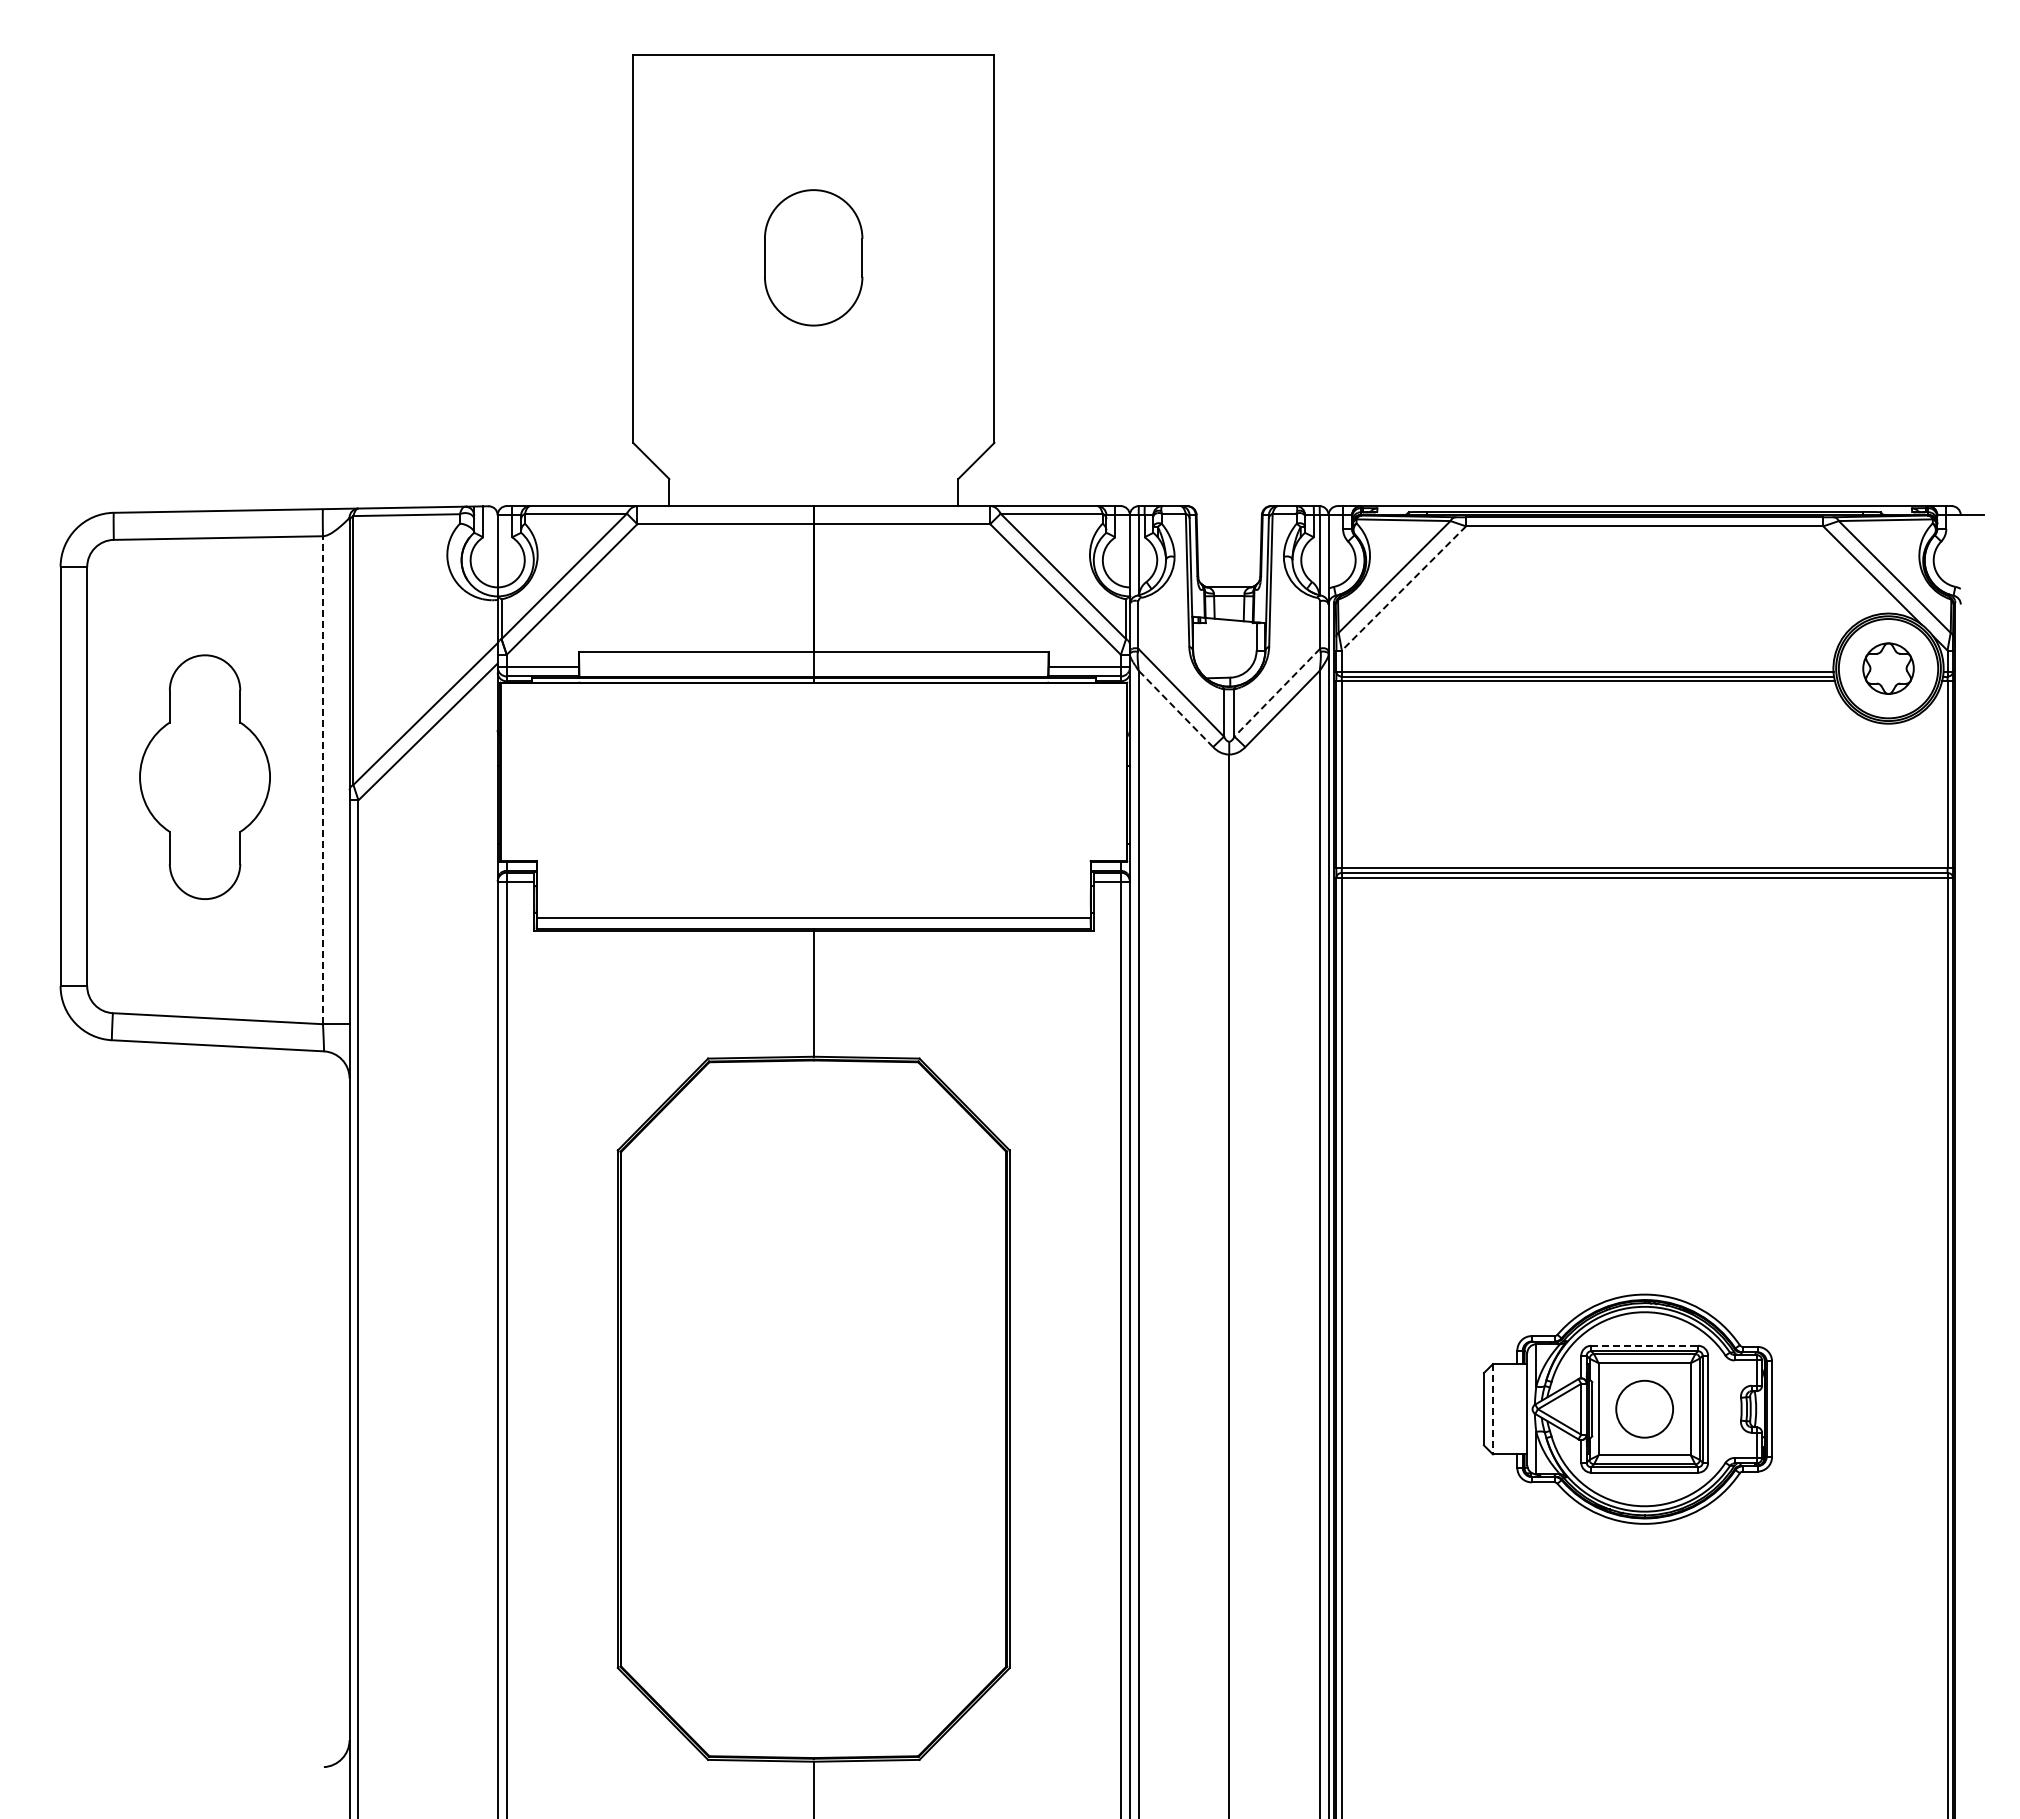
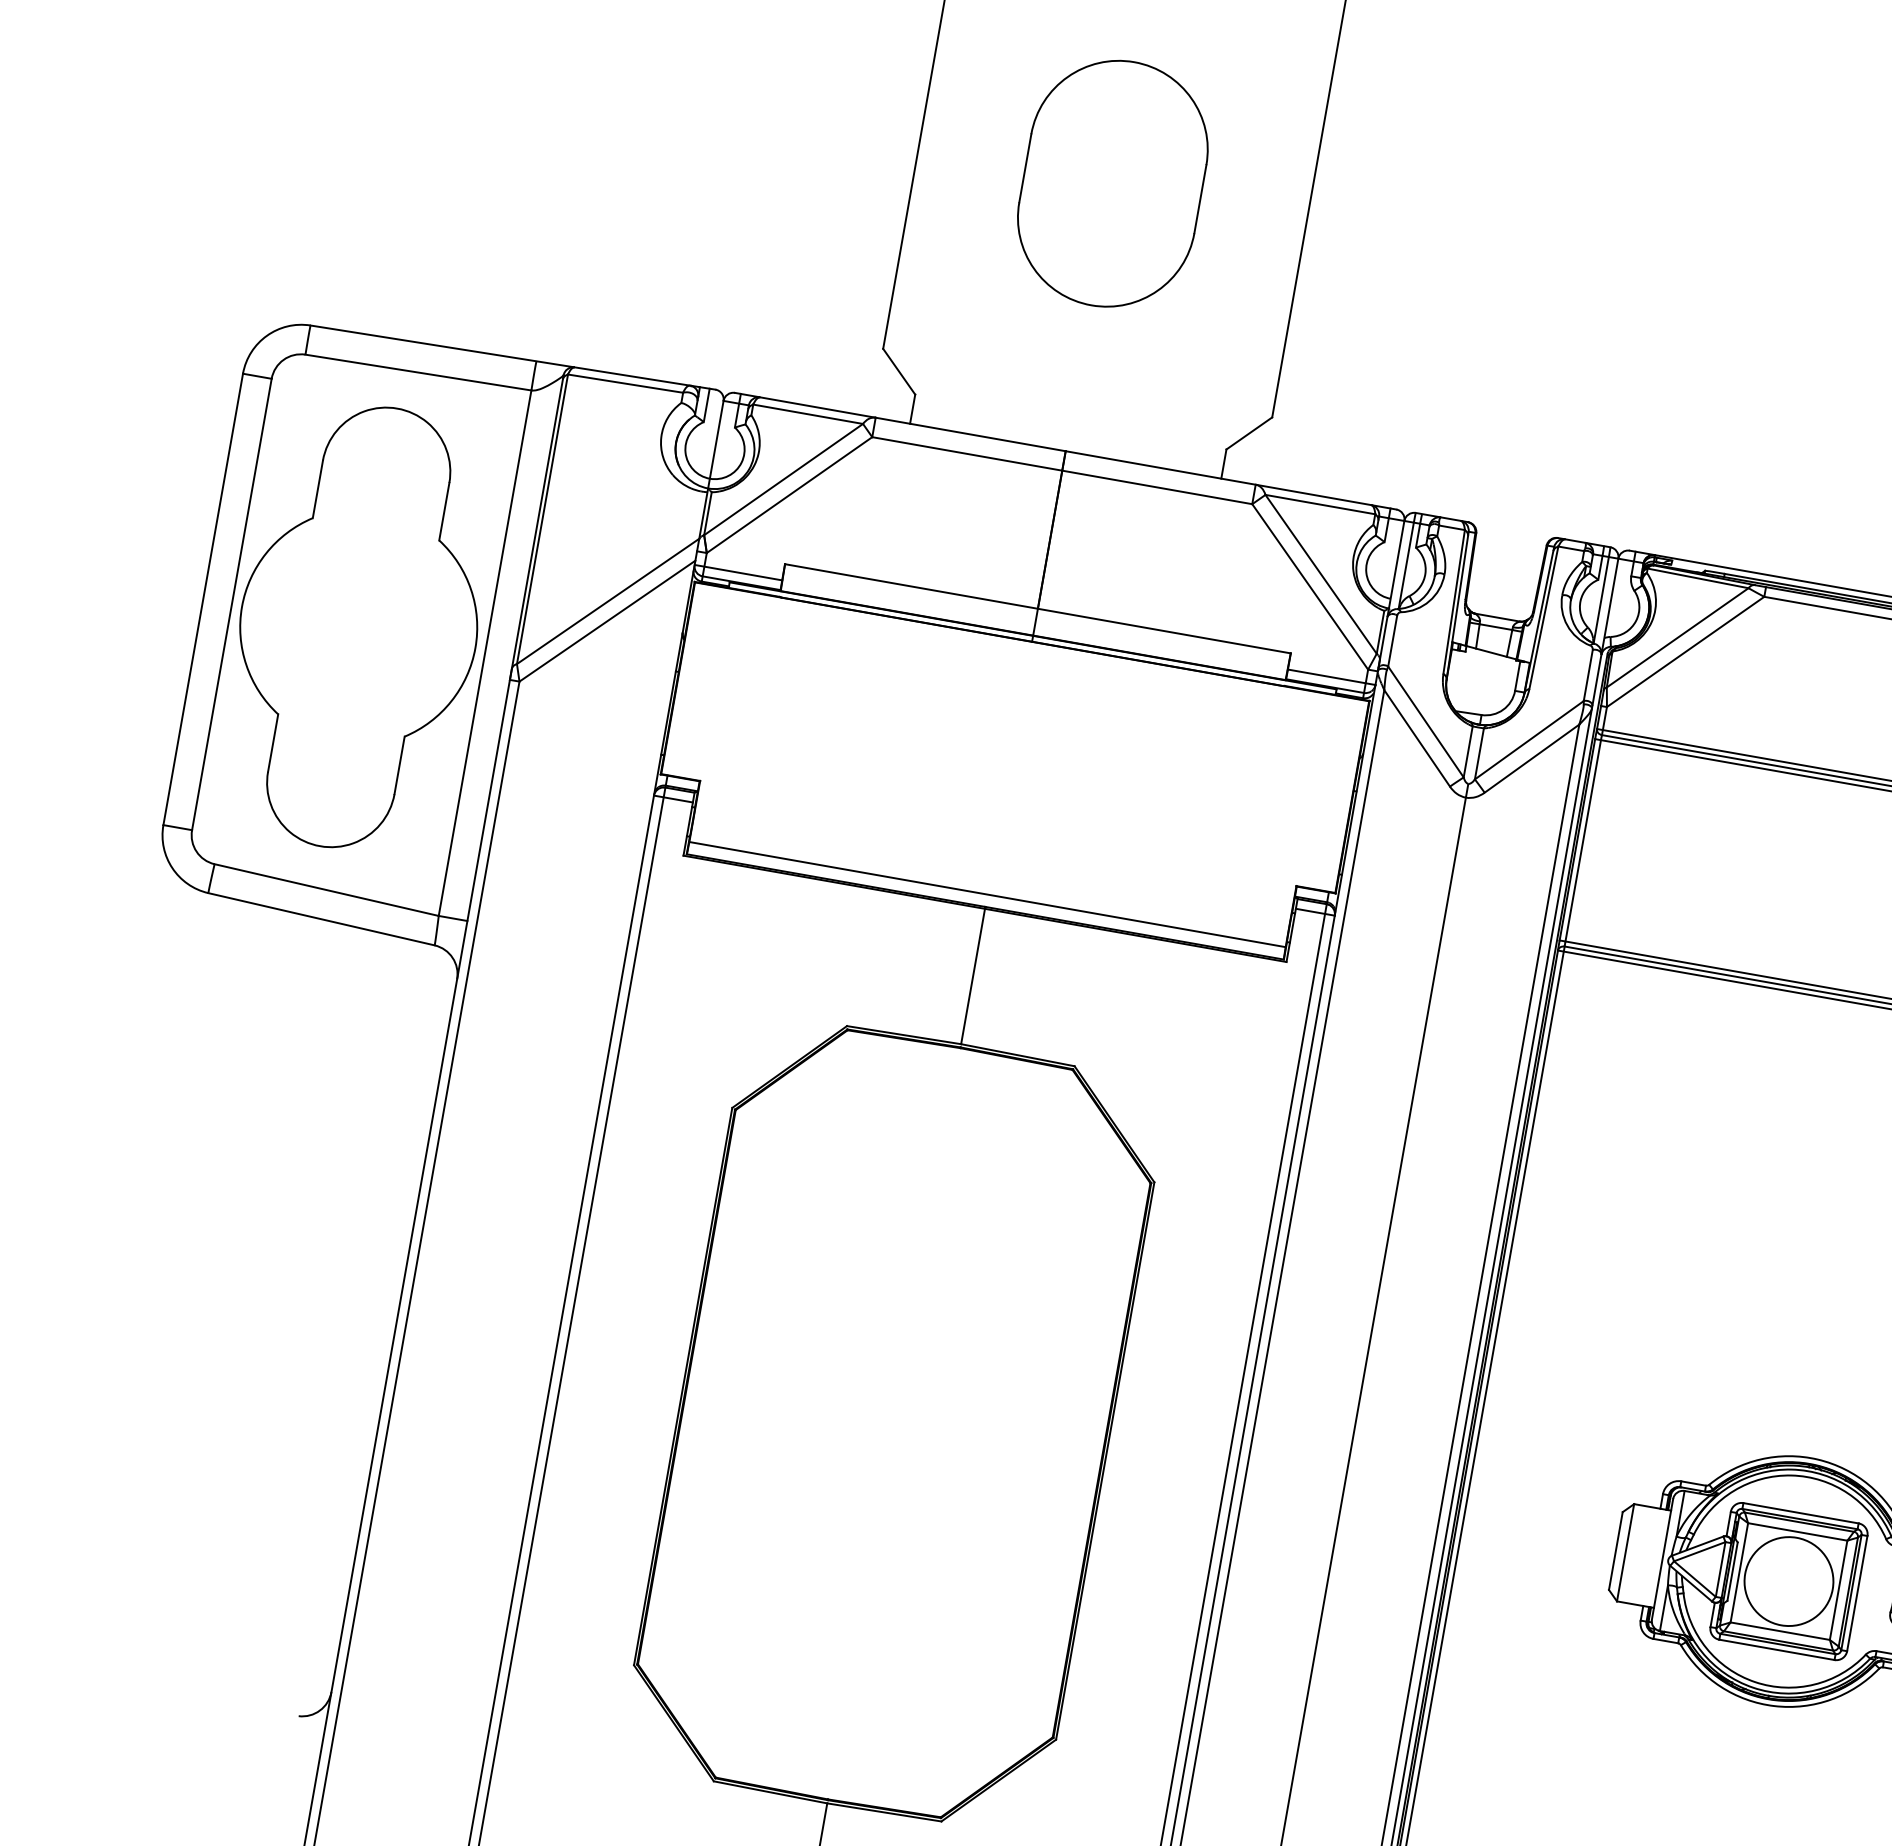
part: (813, 257) -> (1112, 183), size x1.67
line: (1403, 588) -> (1685, 651), dashed -> solid
line: (1276, 693) -> (1528, 740), dashed -> solid
line: (1175, 708) -> (1416, 737), dashed -> solid
part: (204, 777) -> (358, 627), size x1.67
line: (322, 780) -> (484, 653), dashed -> solid
line: (1645, 1345) -> (1801, 1513), dashed -> solid
circle: (1644, 1408) -> (1788, 1580), size x1.43
line: (1492, 1409) -> (1625, 1552), dashed -> solid

